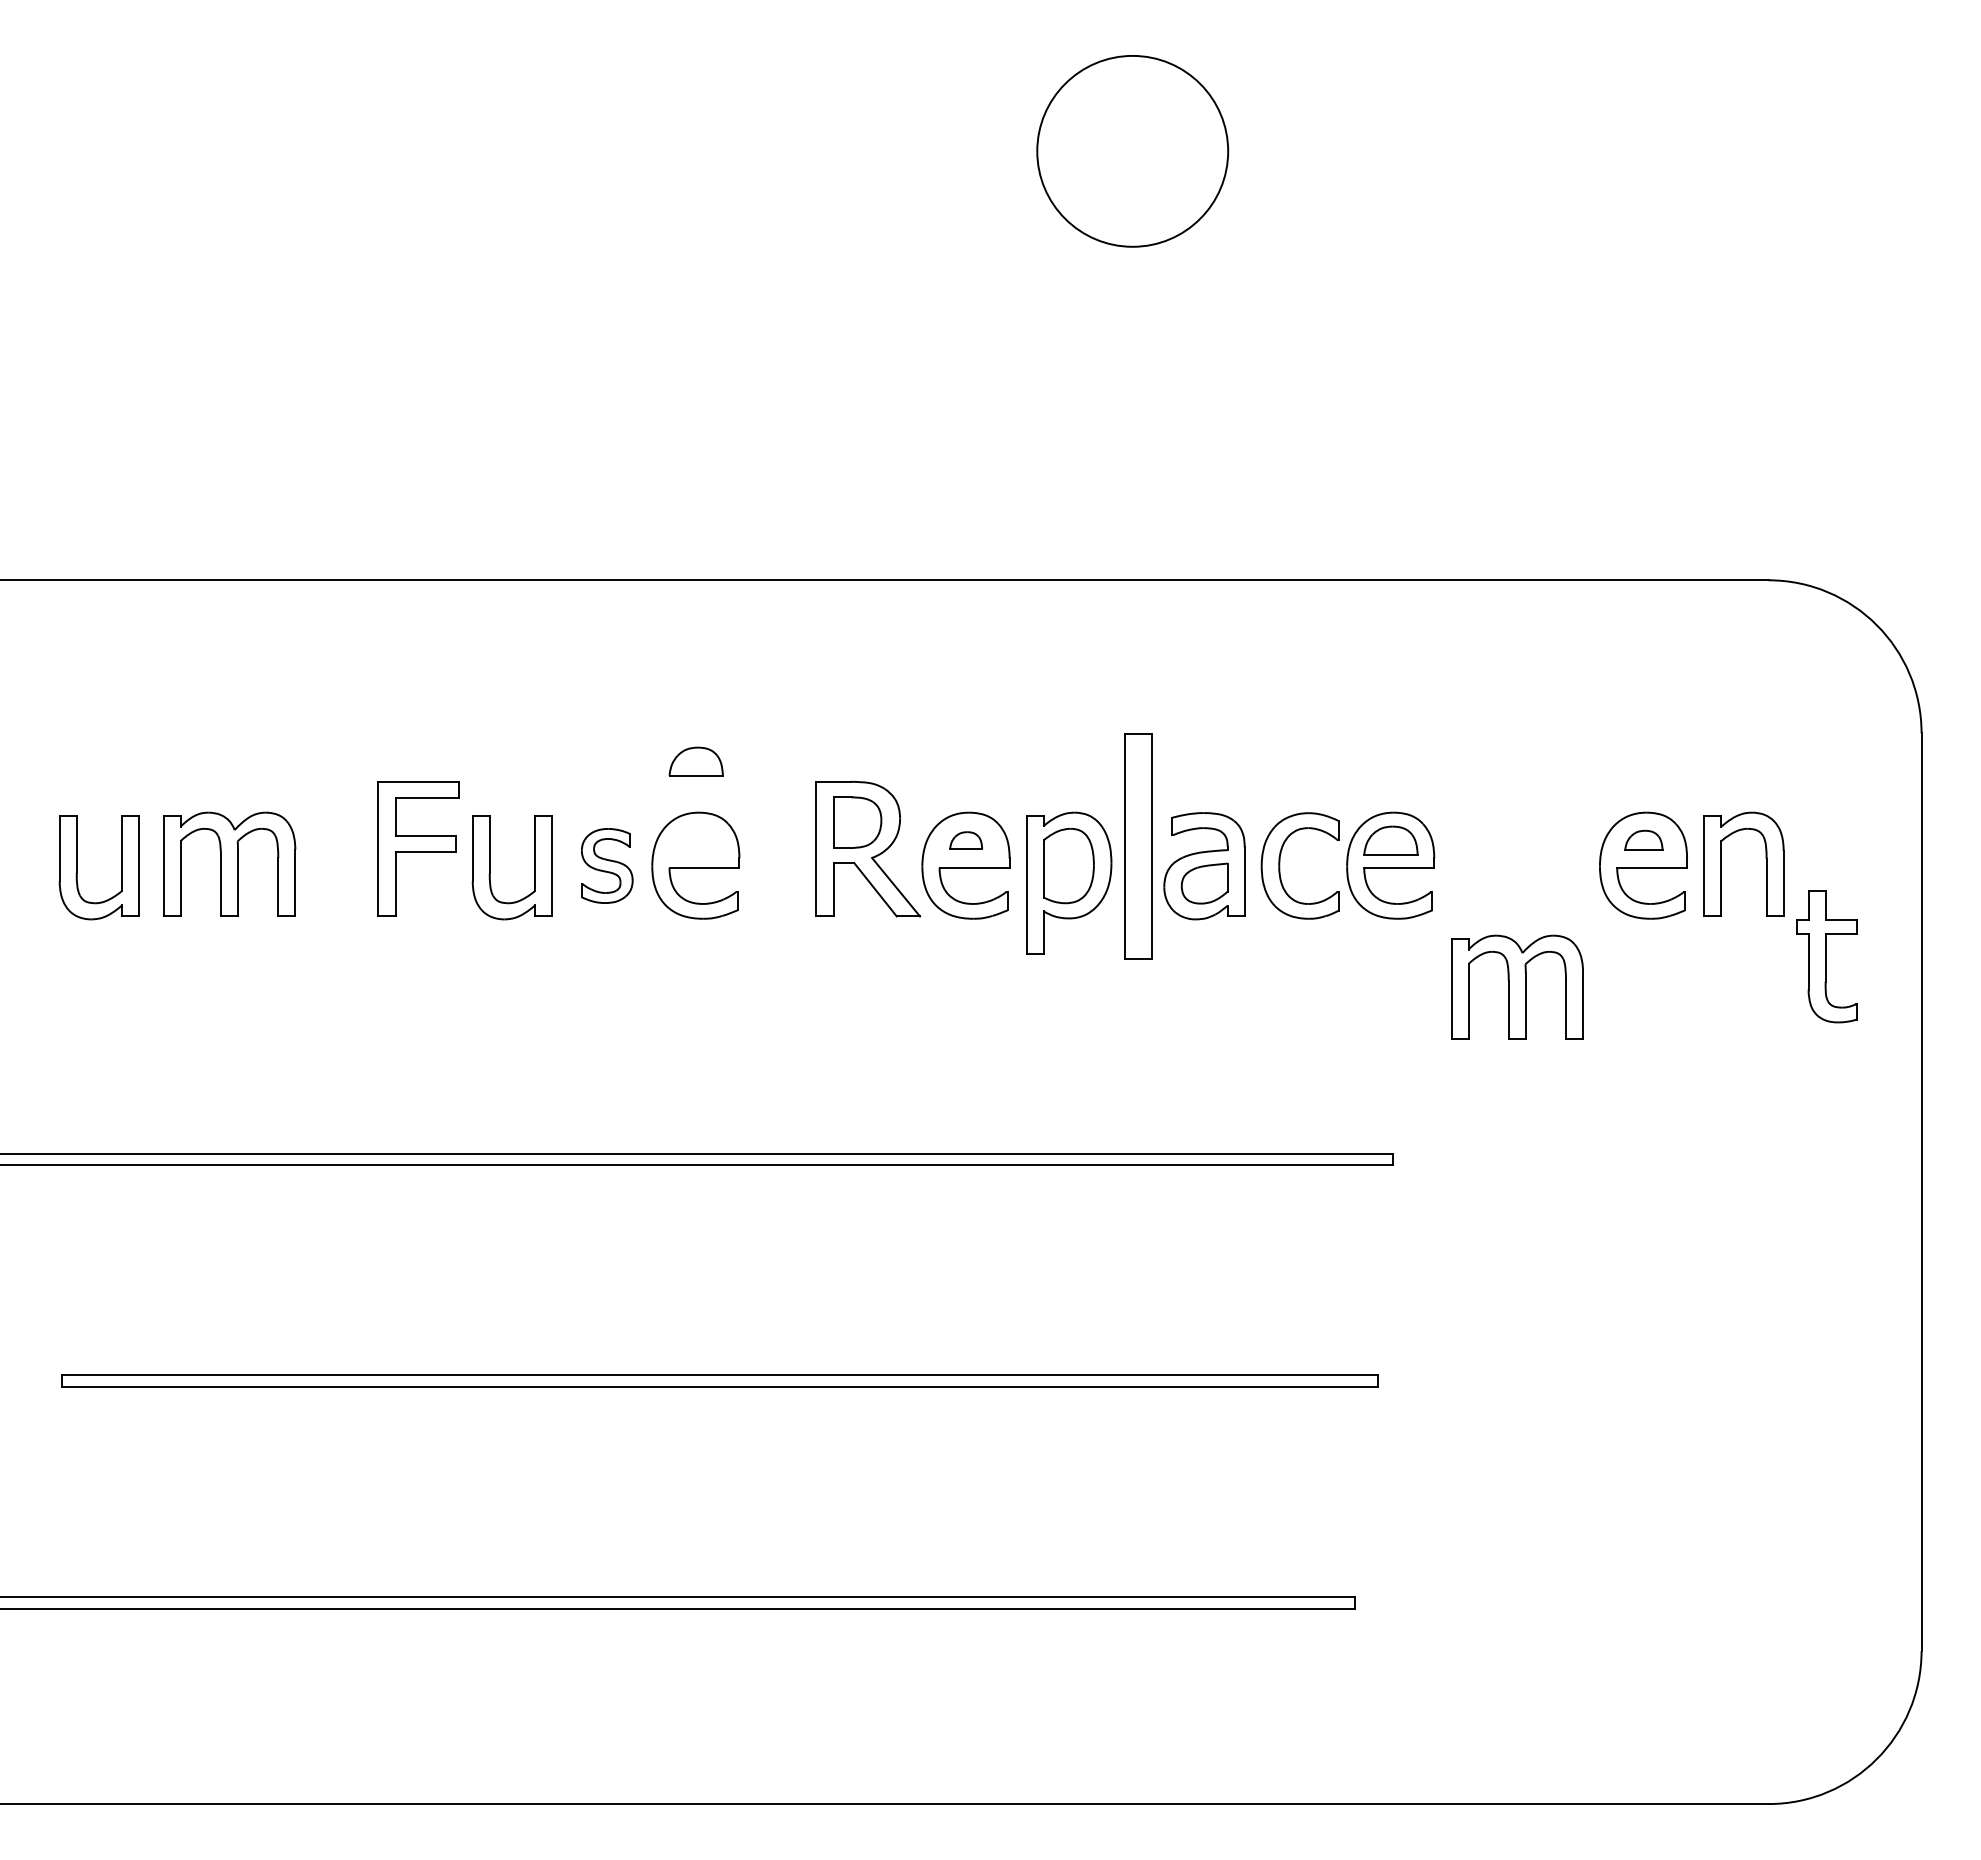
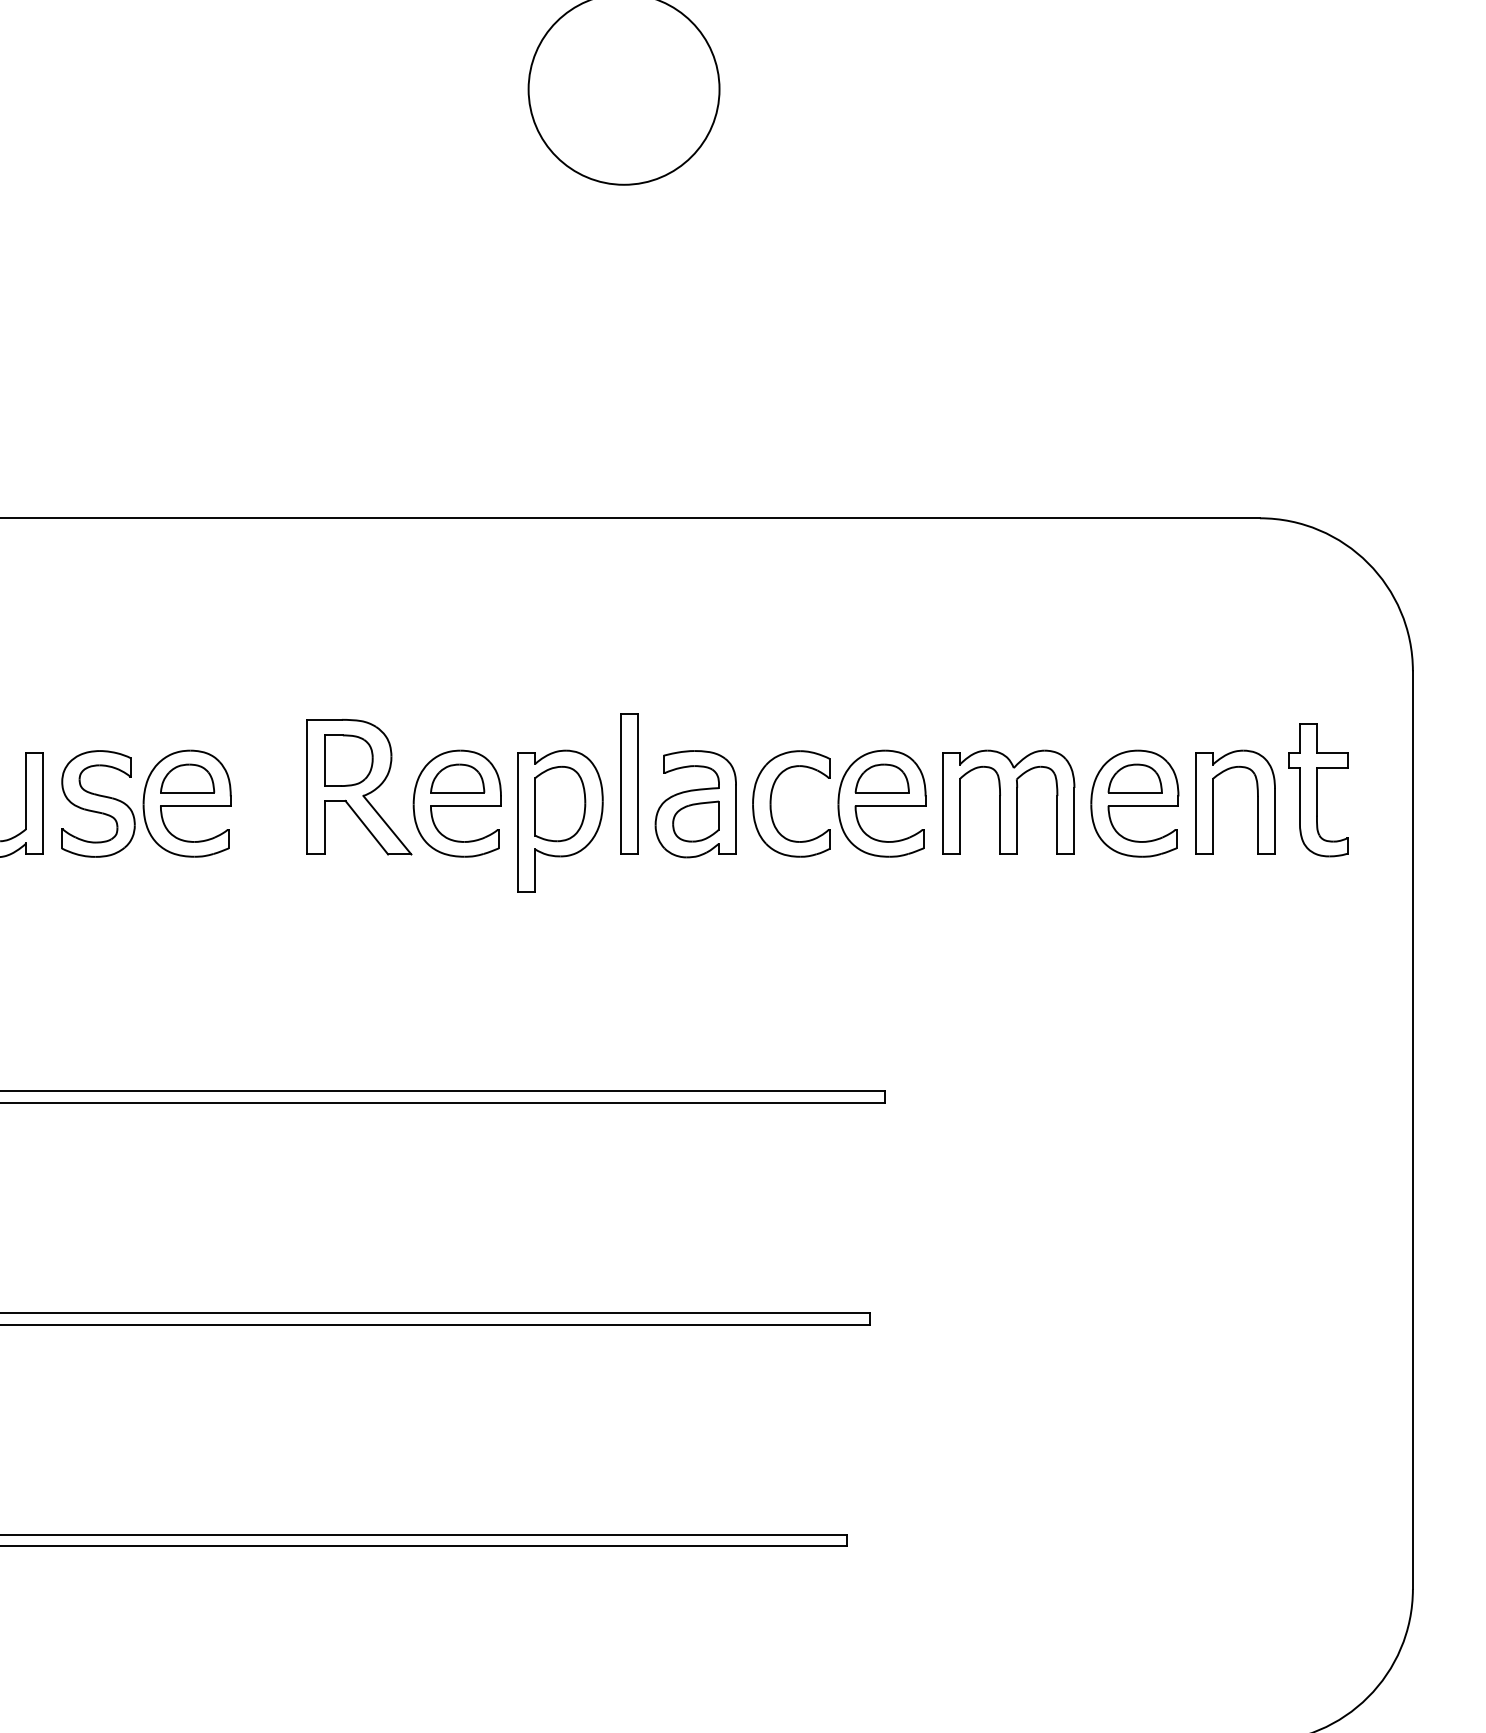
part: (695, 761) -> (186, 778), moved
part: (965, 840) -> (456, 778), size x1.67
part: (1643, 840) -> (1134, 778), size x1.43
part: (1137, 845) -> (628, 783), size x0.62
part: (607, 865) -> (98, 803), size x1.43
part: (1826, 956) -> (1317, 790), moved
part: (1517, 986) -> (1008, 801), moved

